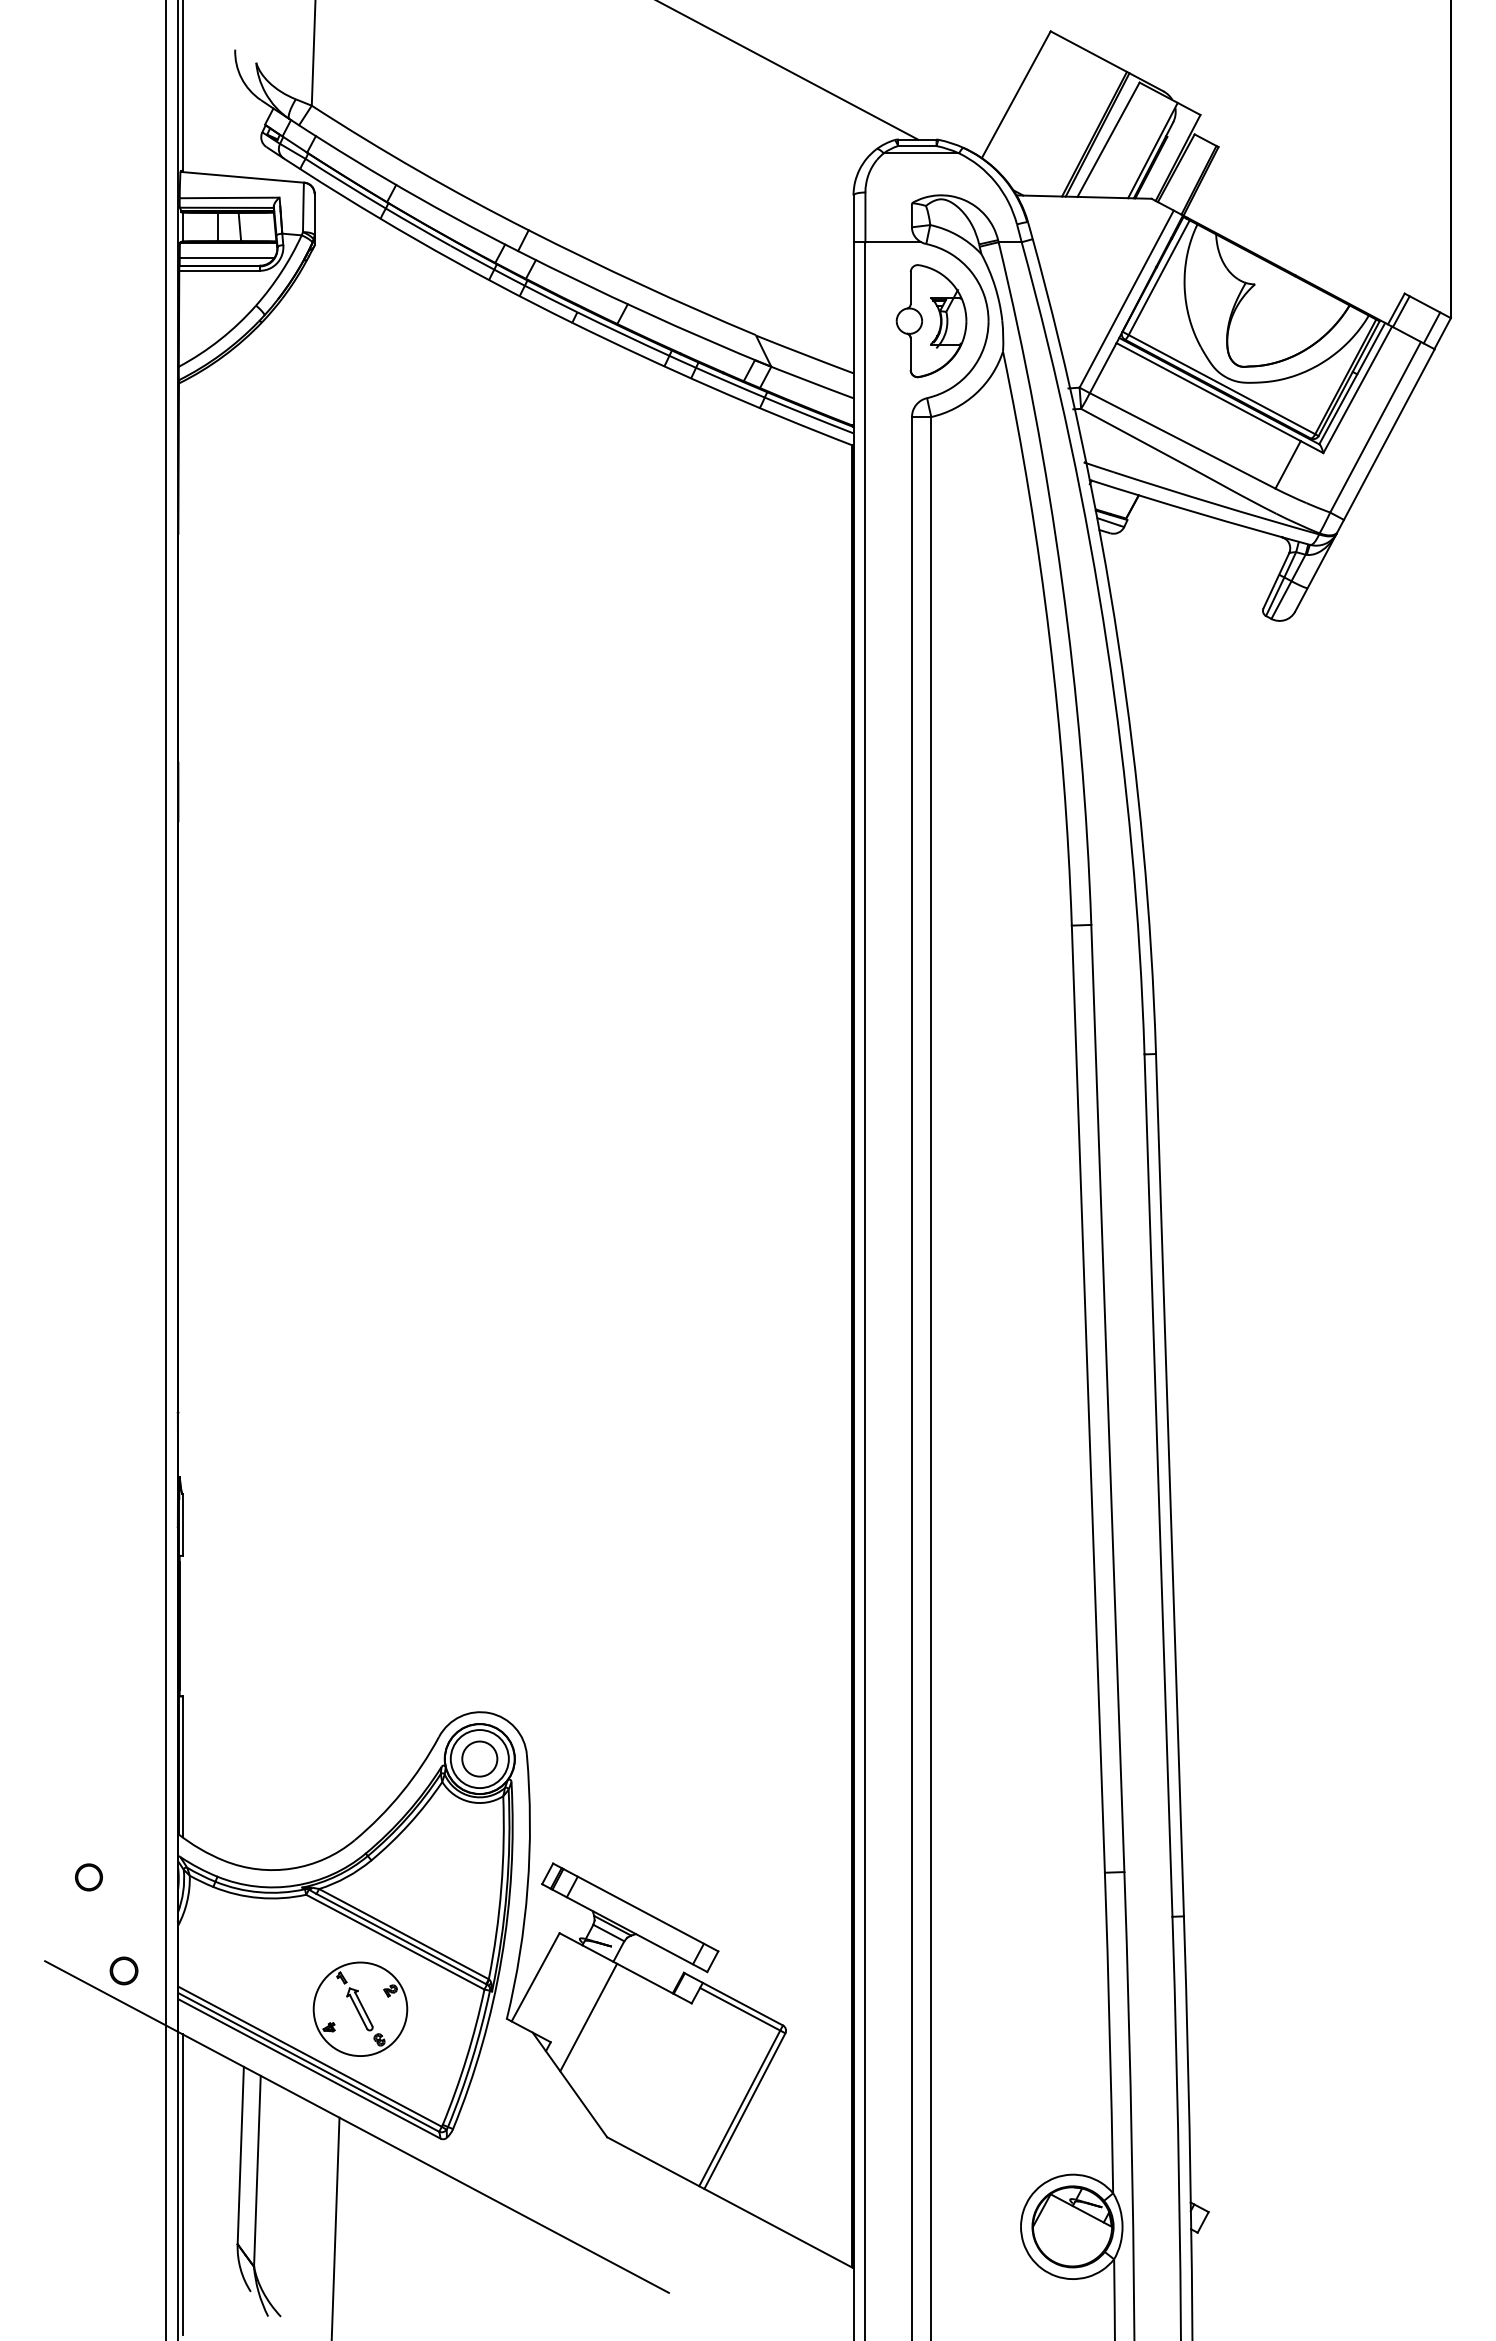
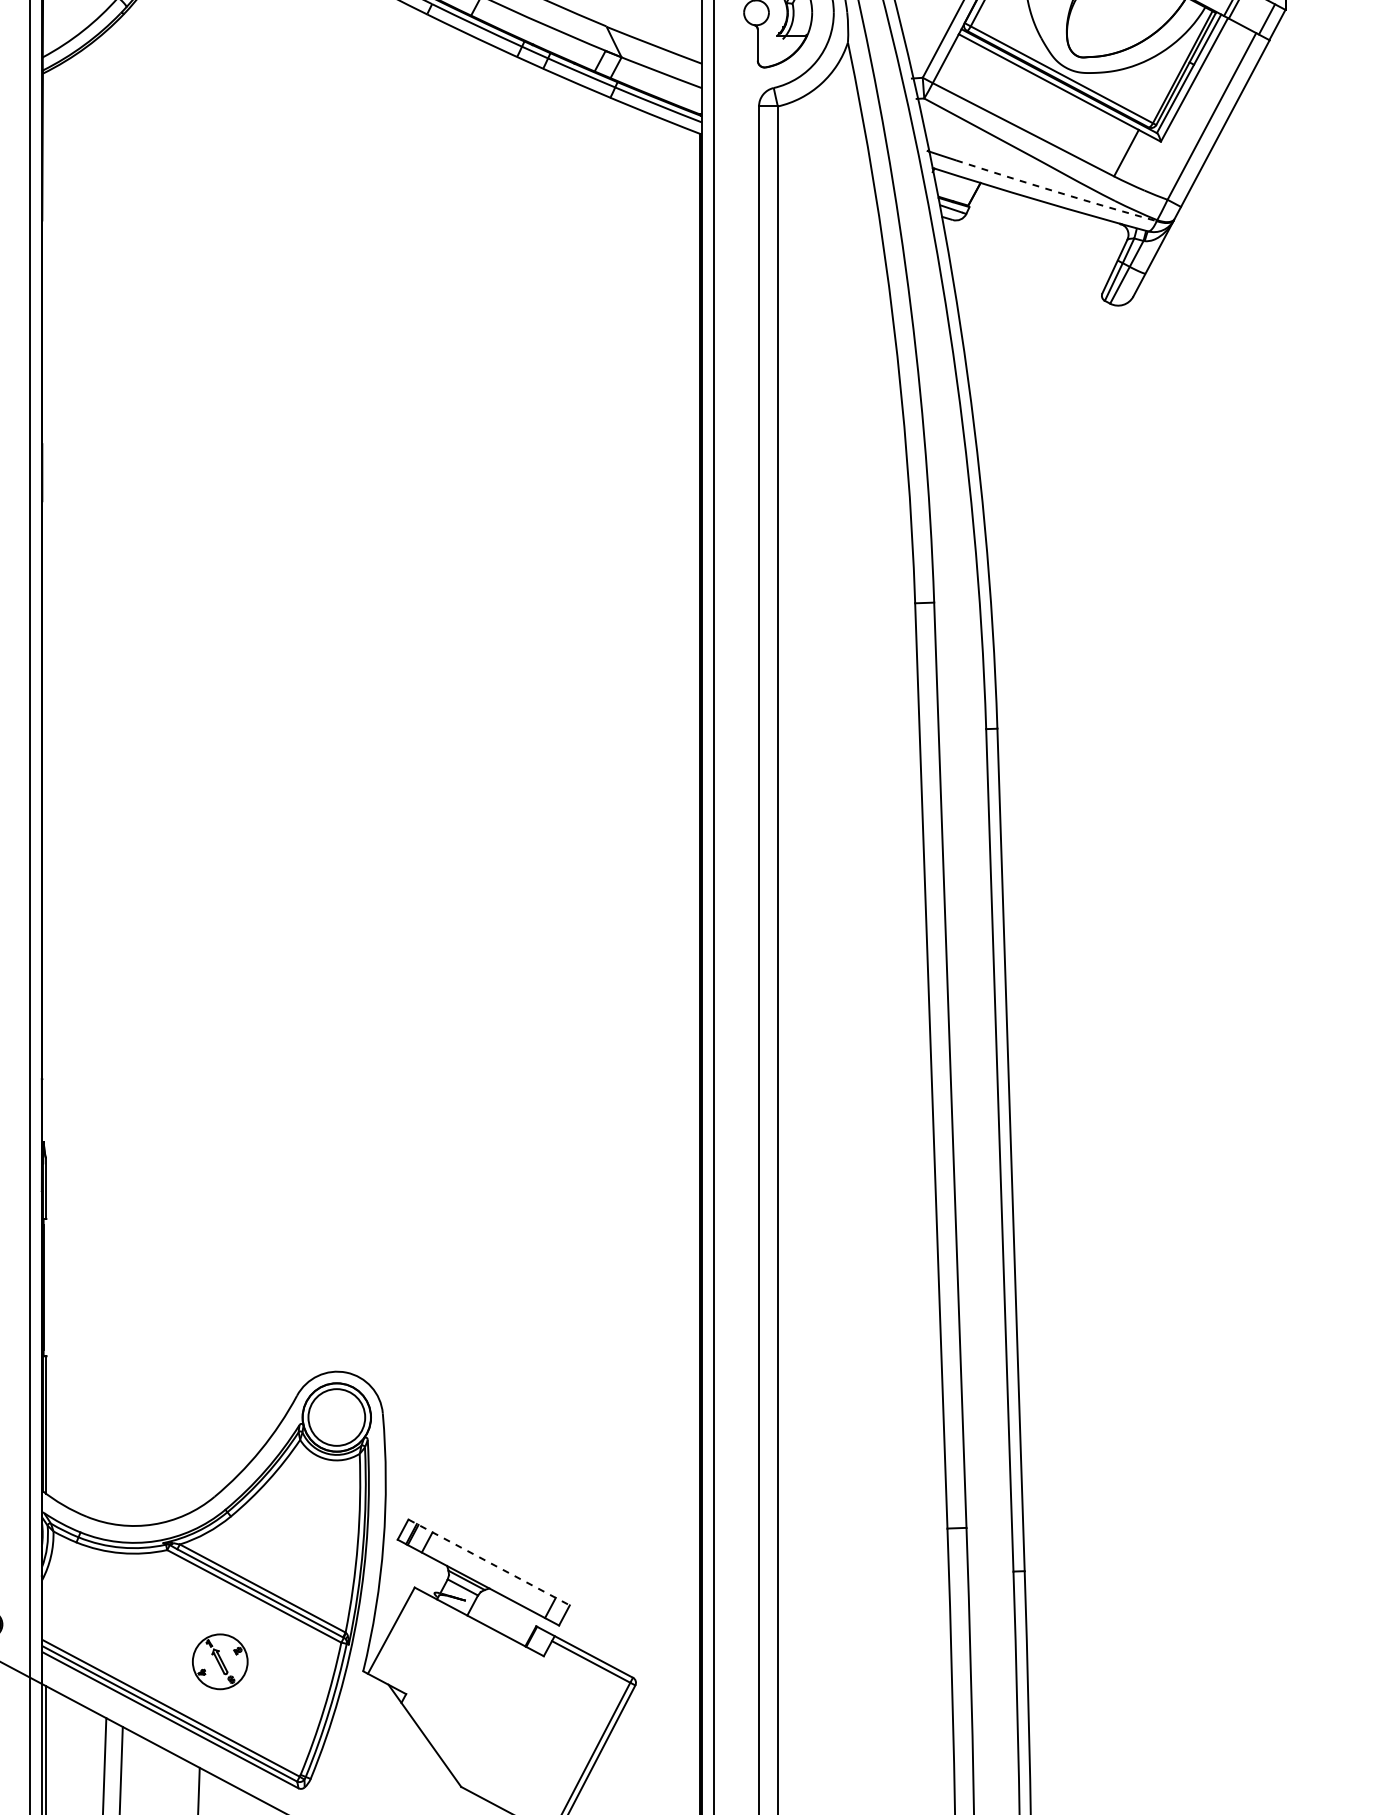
arc: (1216, 504) -> (1056, 191), solid -> dashed
circle: (479, 1758) -> (336, 1416), removed
line: (635, 1907) -> (488, 1562), solid -> dashed
part: (360, 2008) -> (220, 1661), size x0.6
line: (588, 2017) -> (442, 1669), removed

